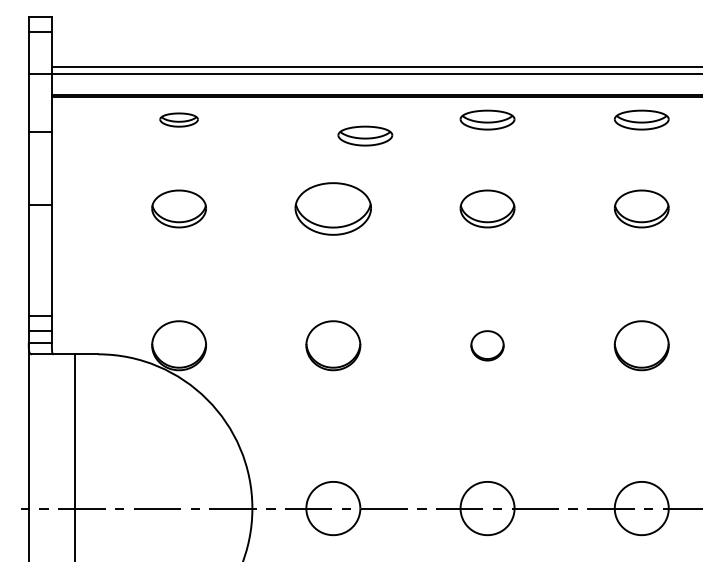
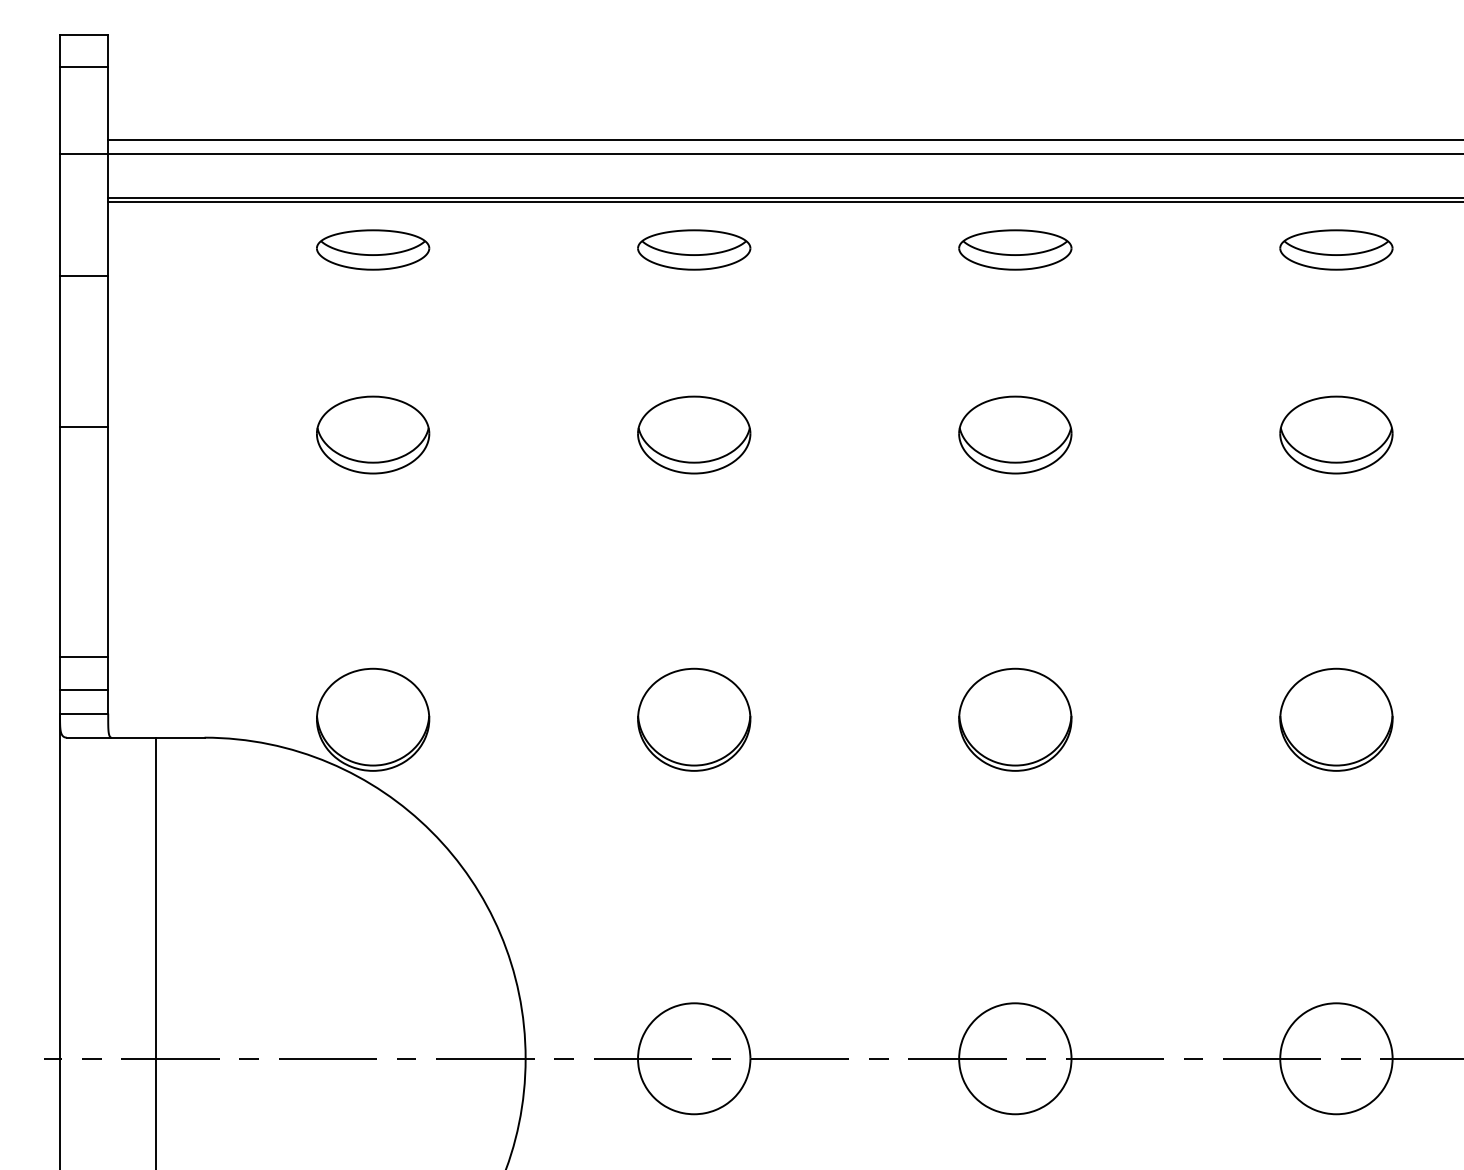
part: (178, 119) -> (371, 248), size x1.43
part: (365, 135) -> (694, 248), moved
part: (333, 208) -> (694, 434), size x0.71
part: (487, 345) -> (1015, 719), size x1.67

